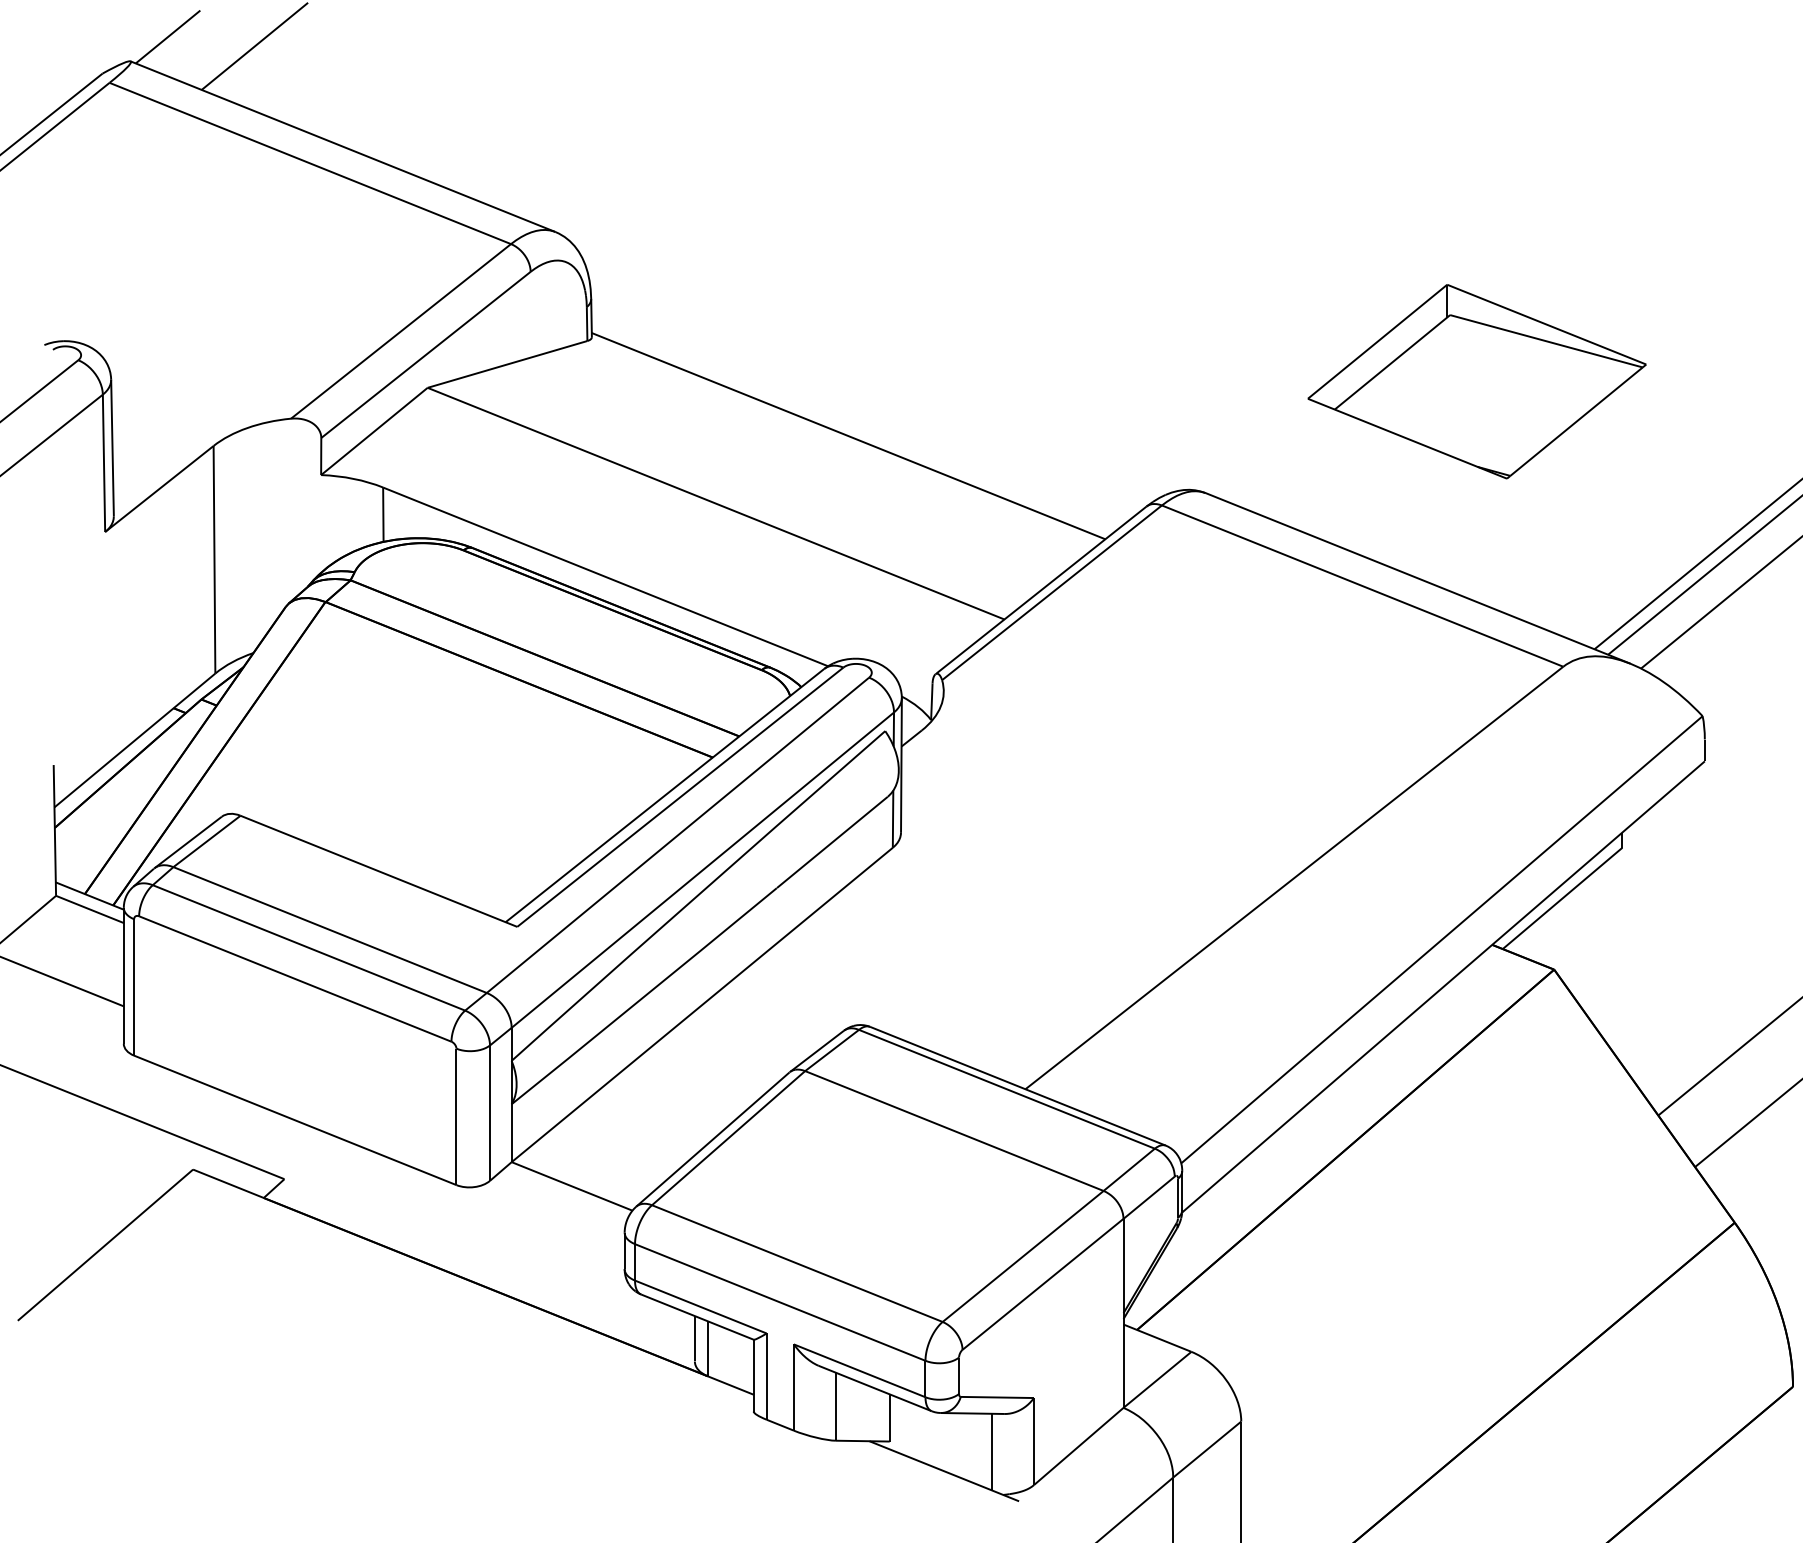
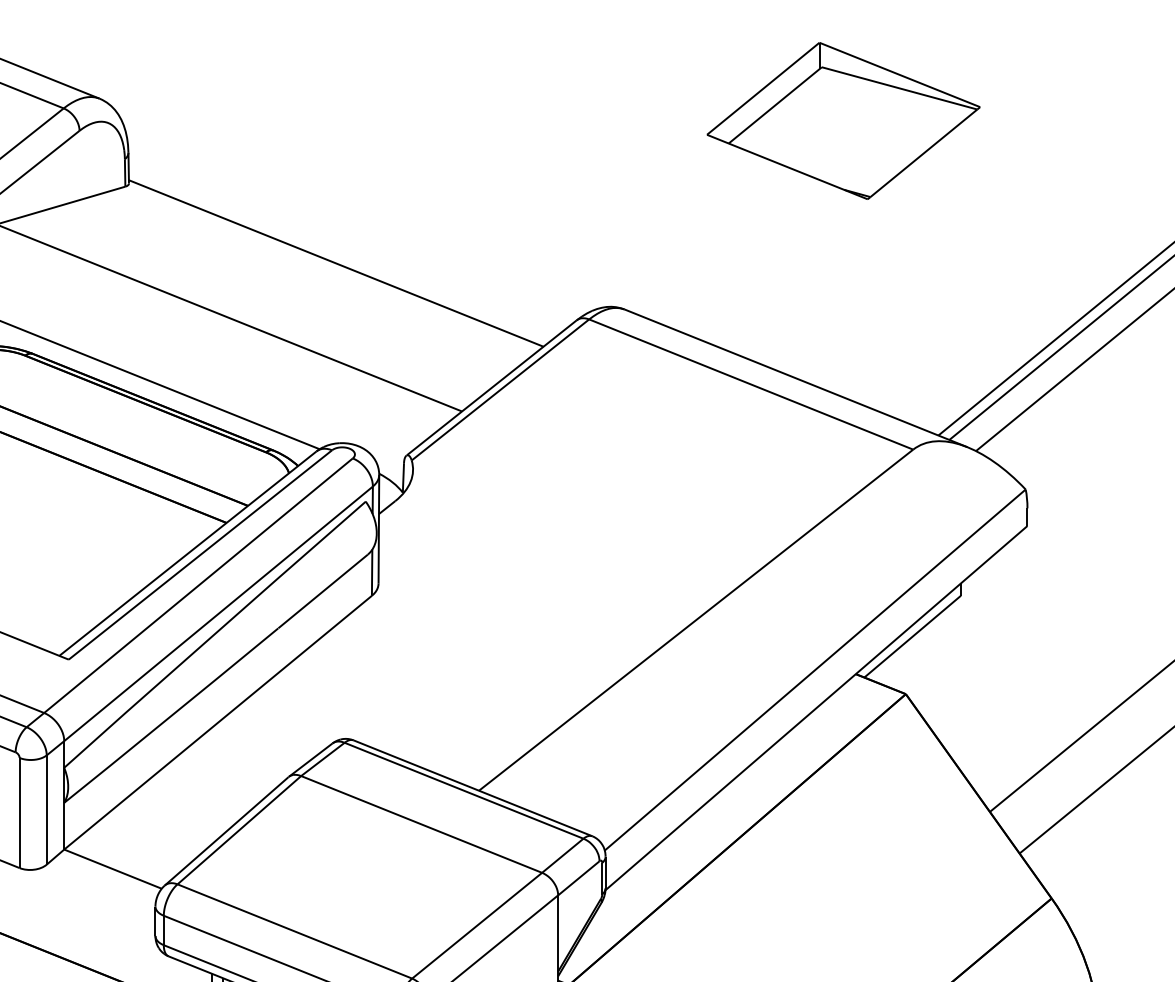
part: (1476, 381) -> (843, 120), moved

